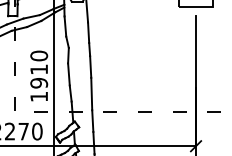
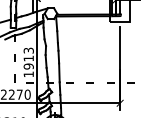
text: (38, 55) -> (28, 50), 1910 -> 1913

